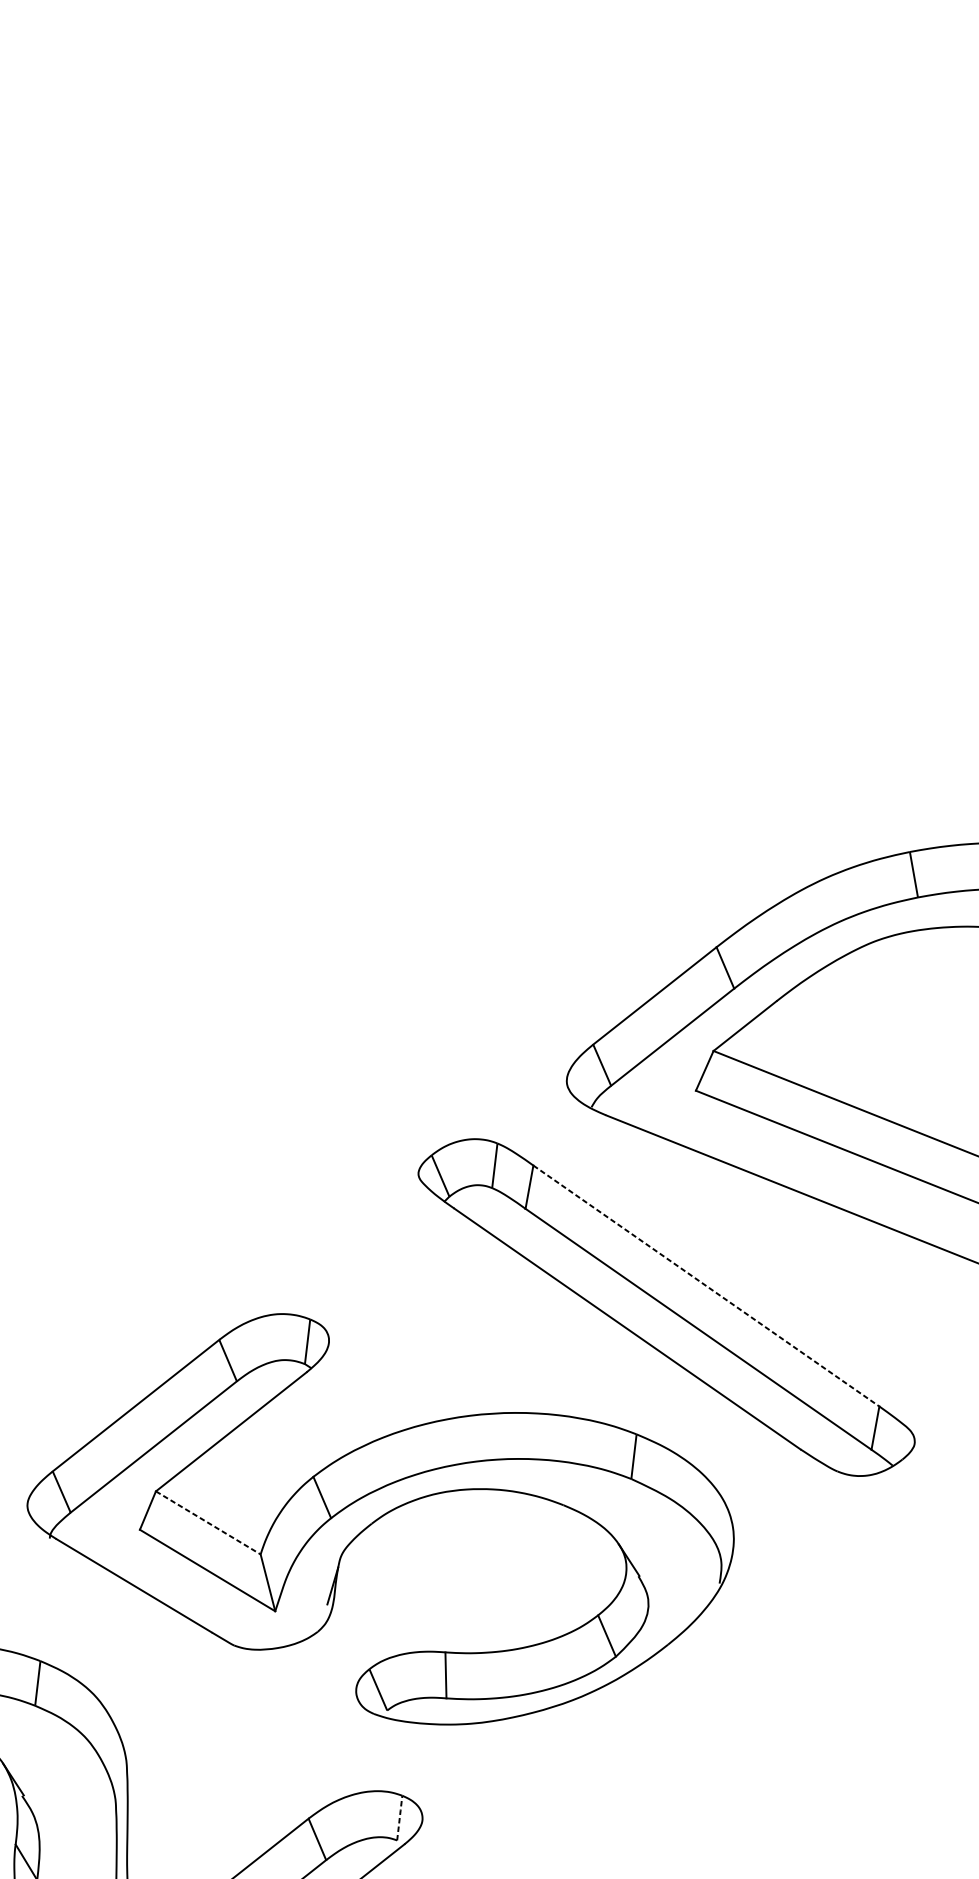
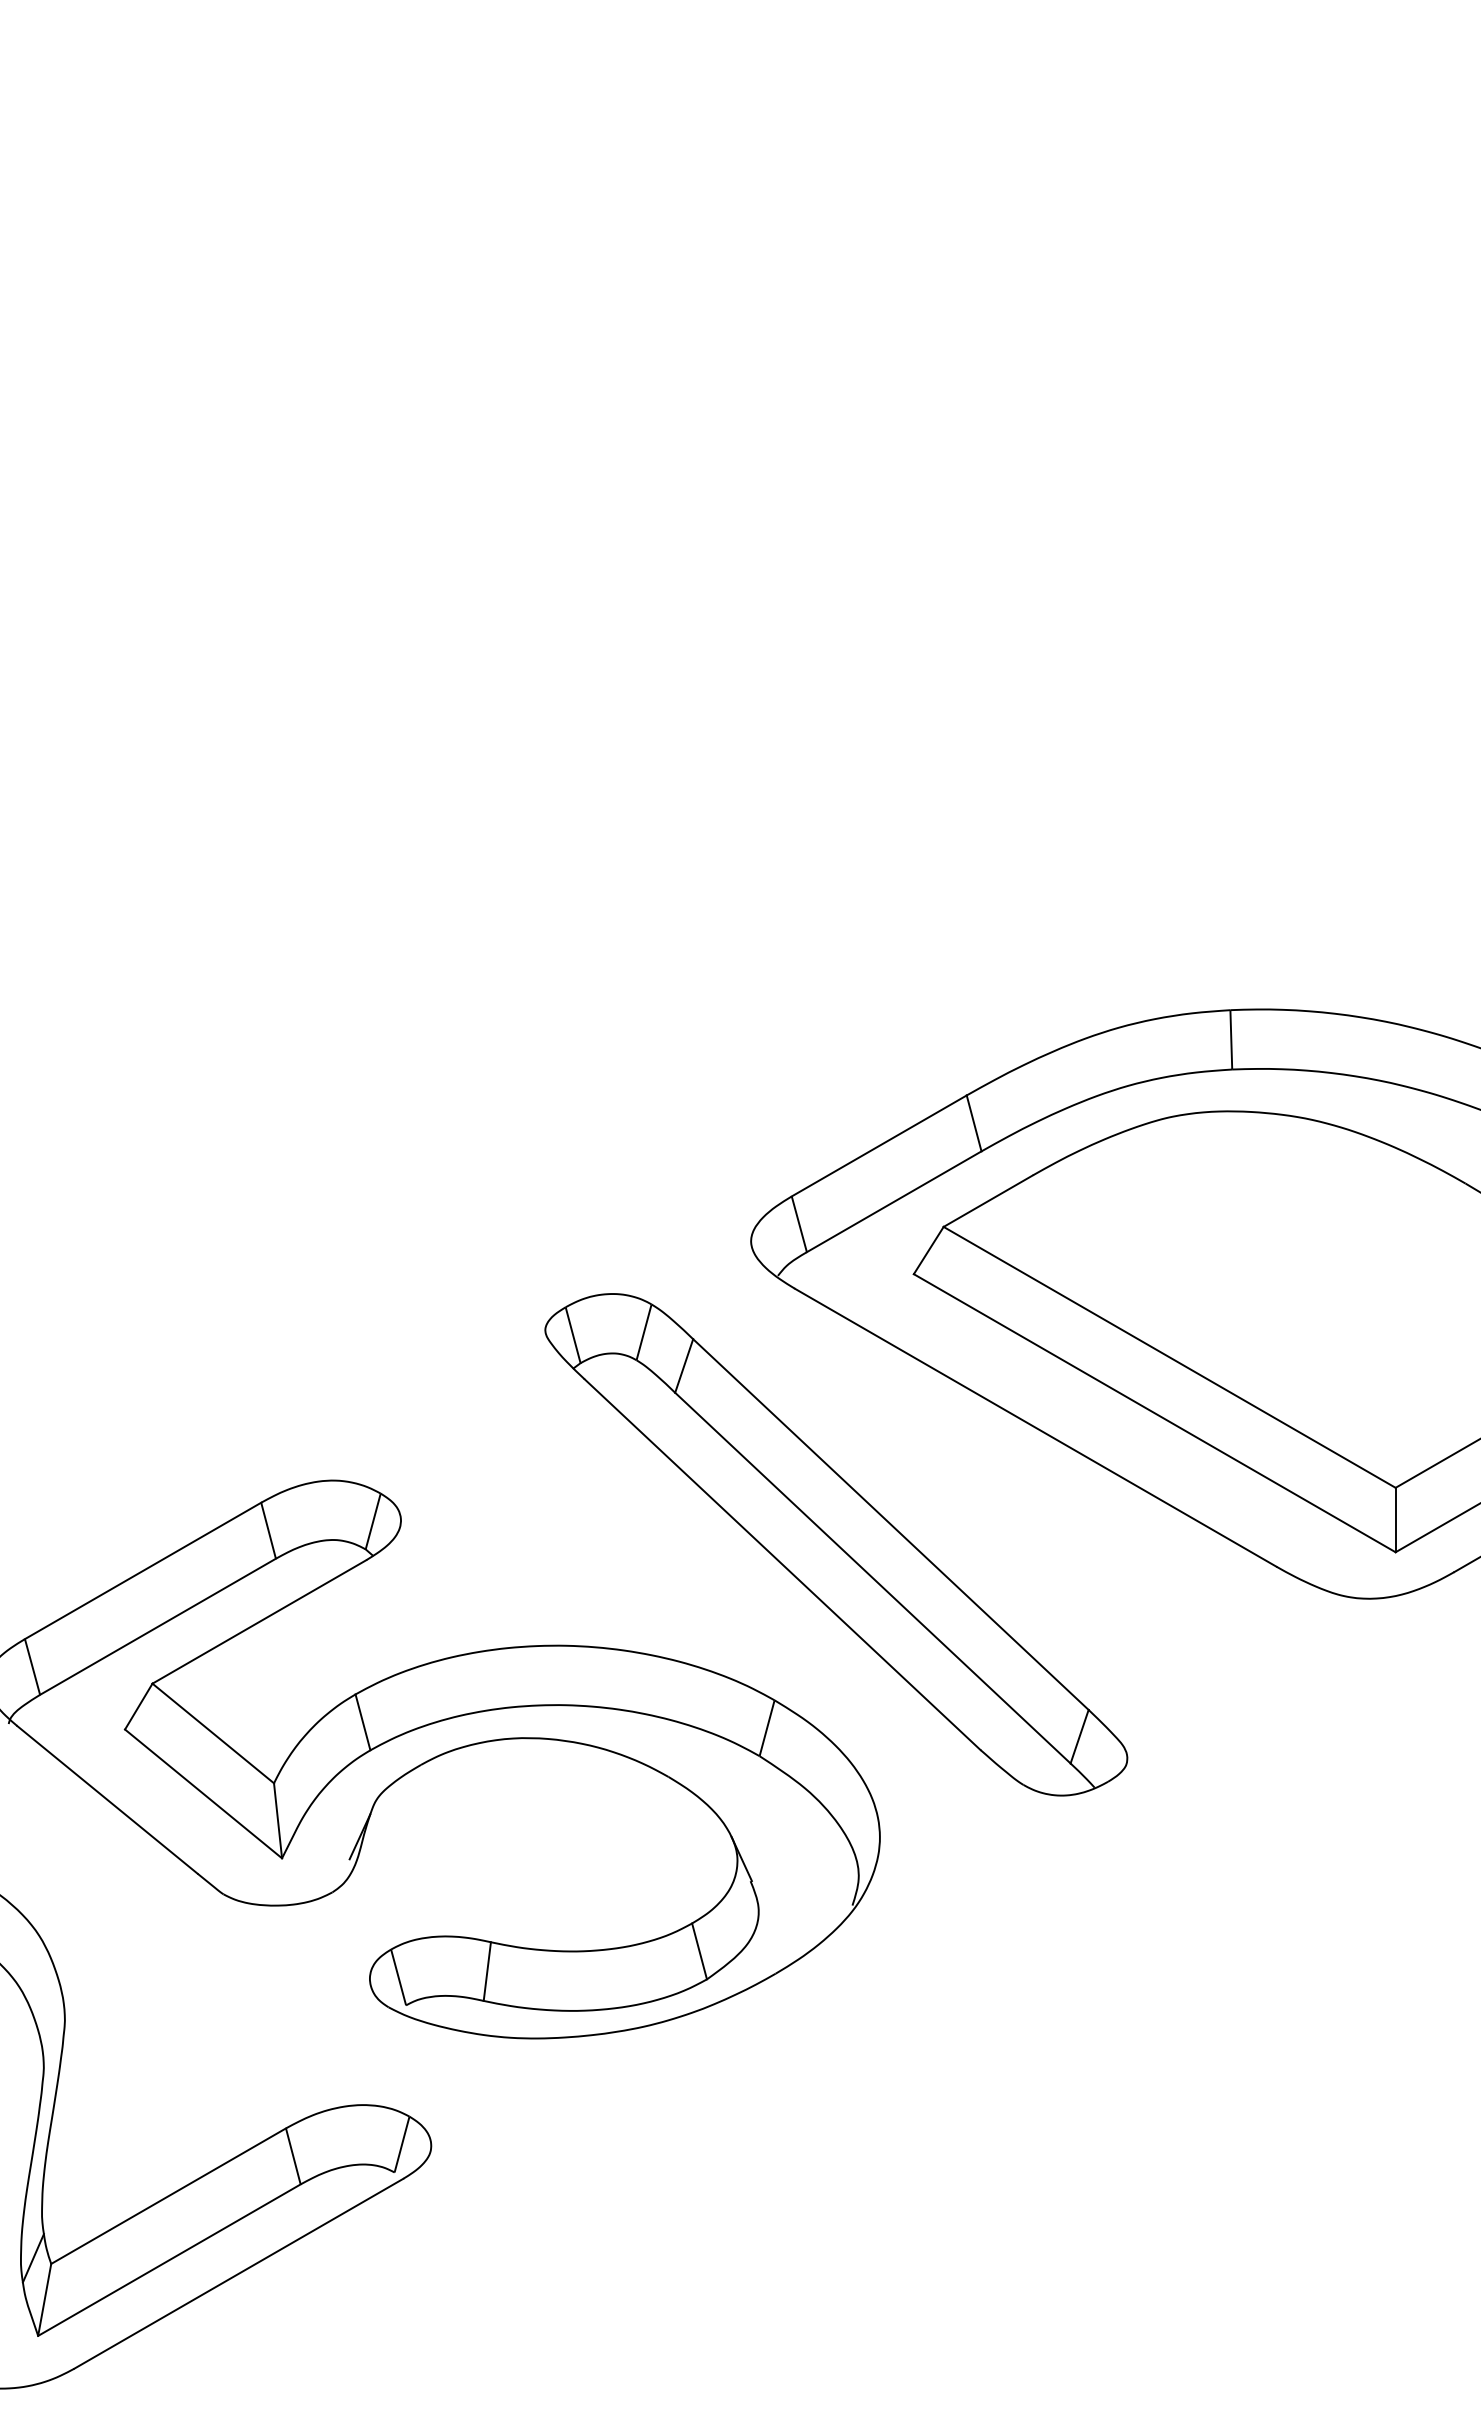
line: (706, 1285) -> (891, 1524), dashed -> solid
line: (208, 1522) -> (213, 1733), dashed -> solid
line: (399, 1817) -> (402, 2143), dashed -> solid

